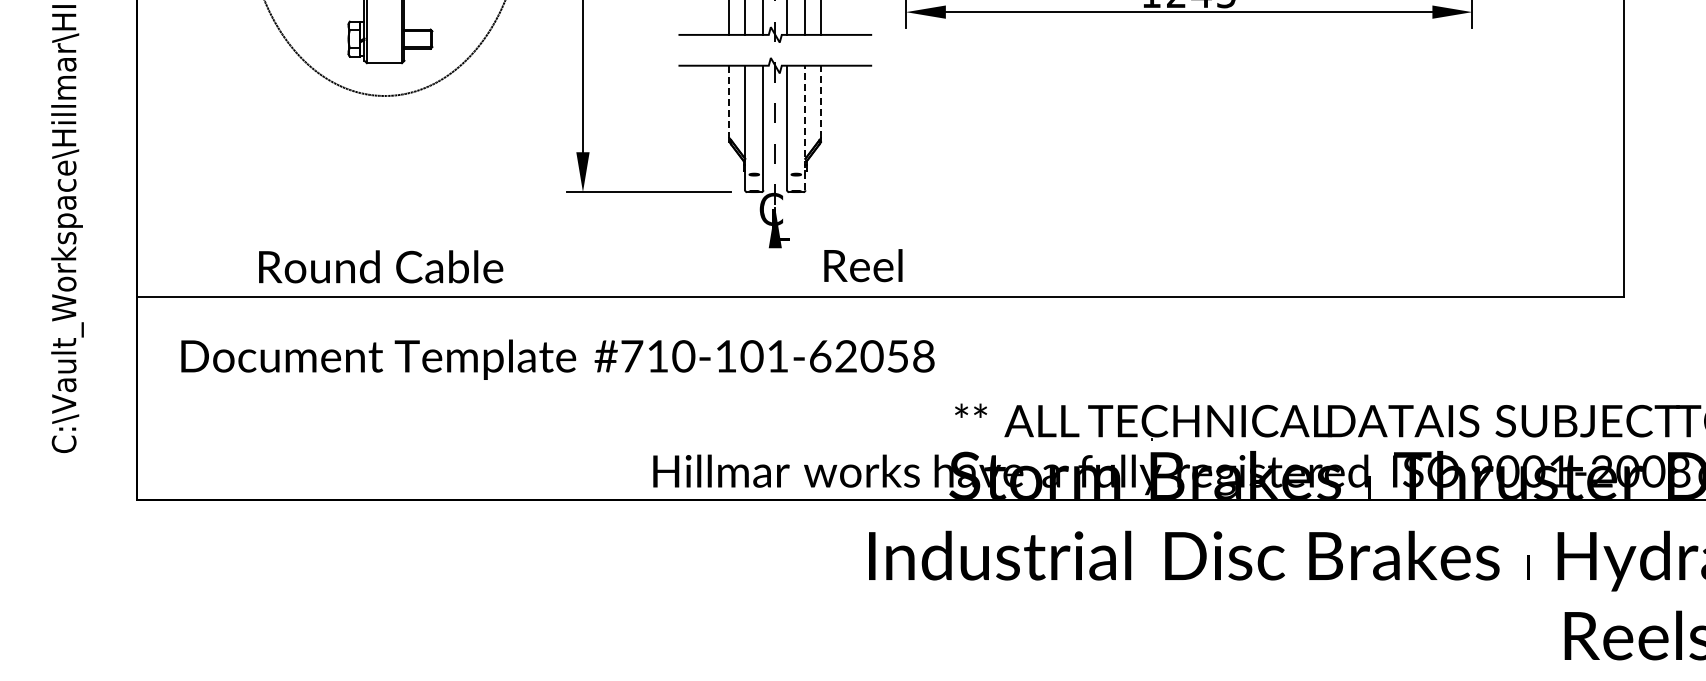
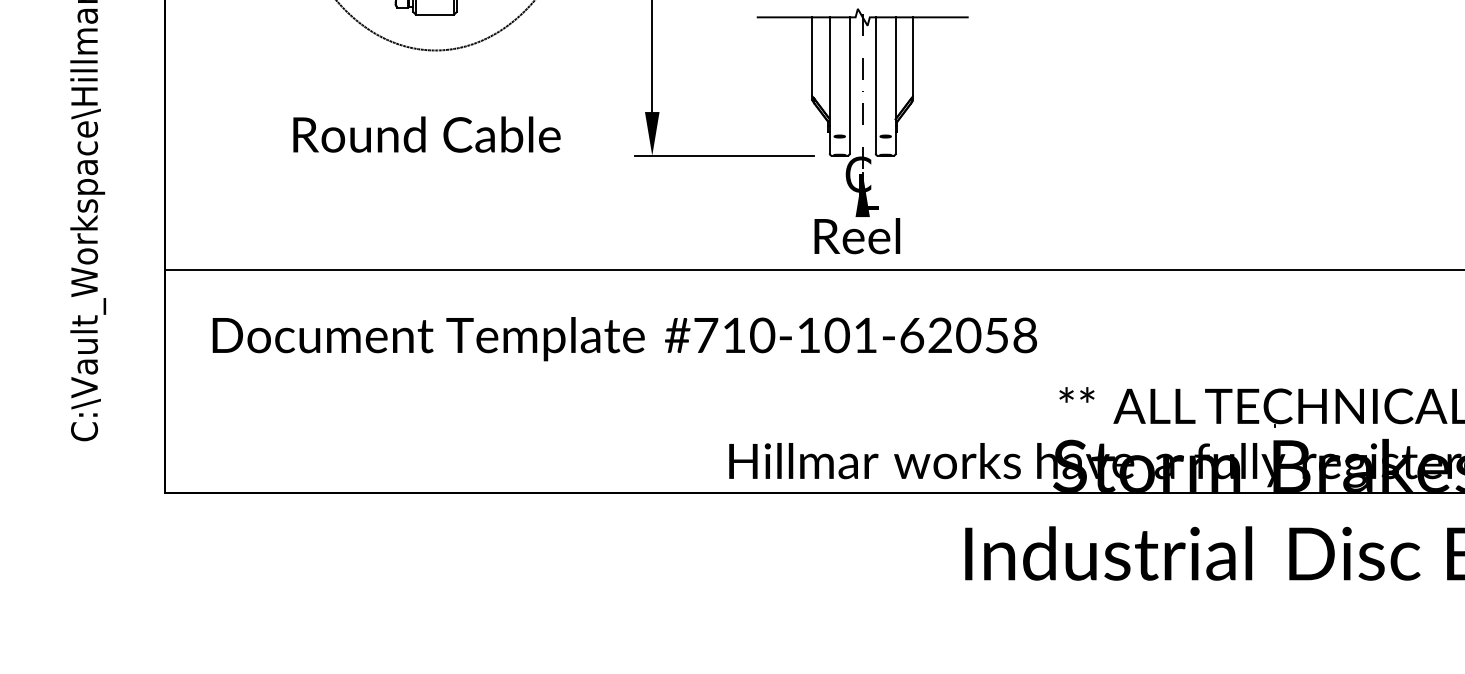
line: (821, 101) -> (913, 56), dashed -> solid
line: (729, 102) -> (812, 57), dashed -> solid
line: (805, 127) -> (895, 84), dashed -> solid
text: (863, 265) -> (857, 235), moved
text: (381, 266) -> (427, 134), moved

